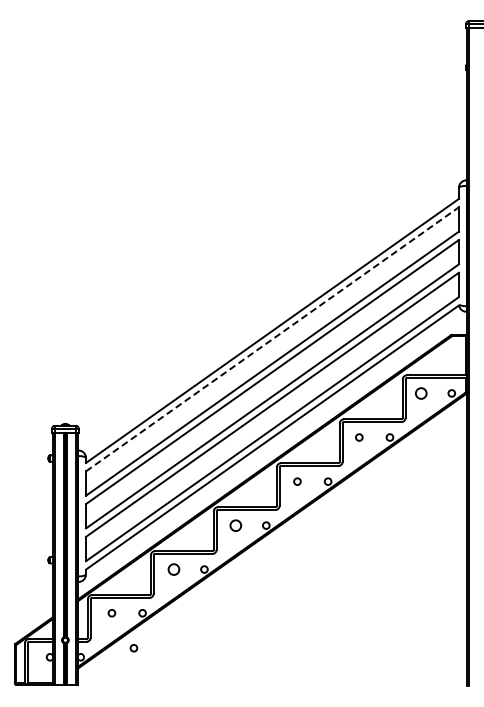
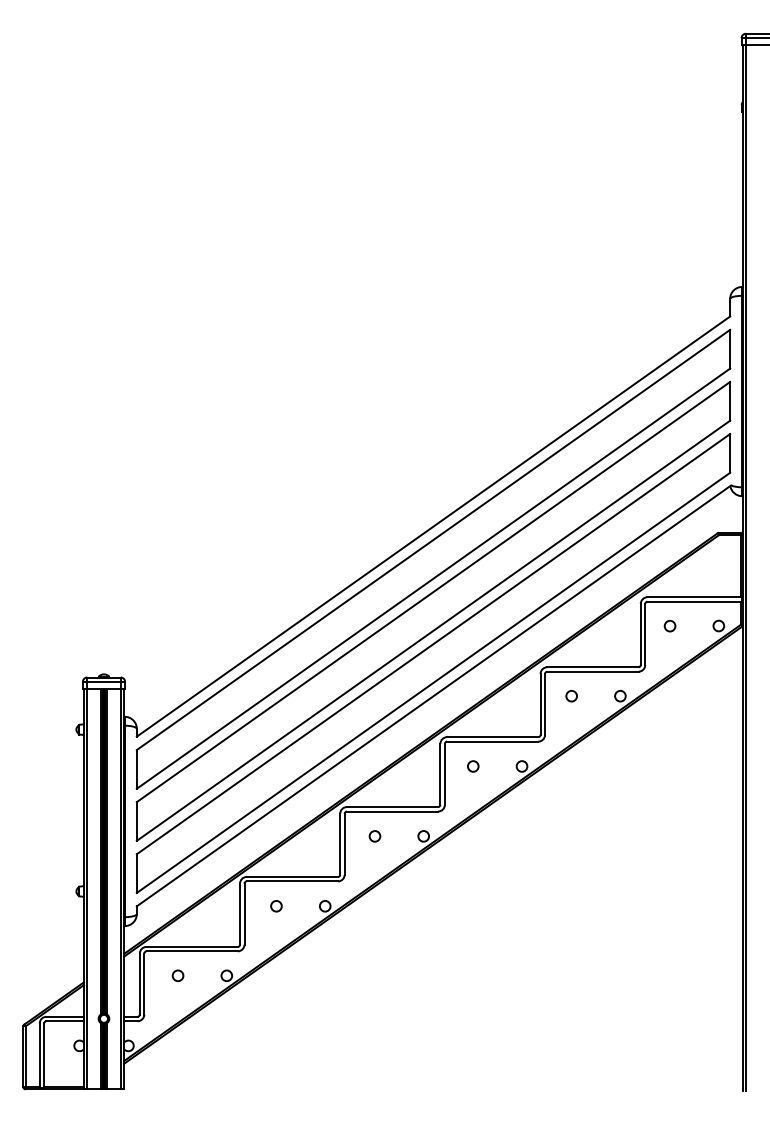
line: (272, 339) -> (433, 540), dashed -> solid
circle: (420, 393) -> (669, 626), size x0.62
circle: (235, 525) -> (374, 836), size x0.62
circle: (173, 569) -> (276, 906), size x0.62
circle: (133, 648) -> (212, 1031), removed

